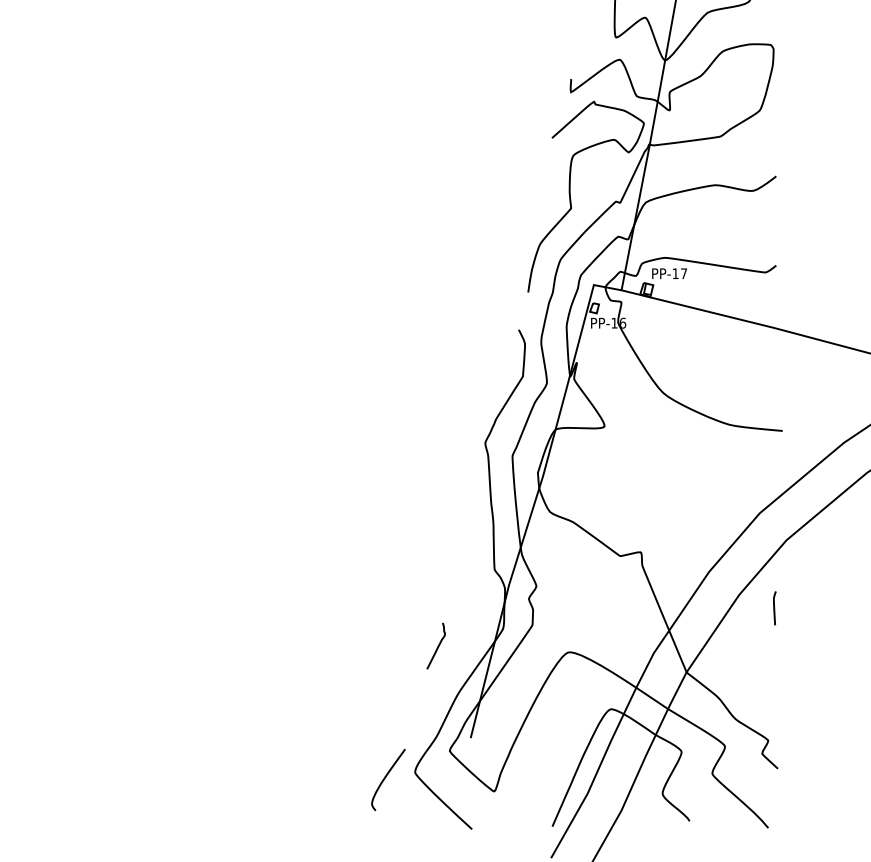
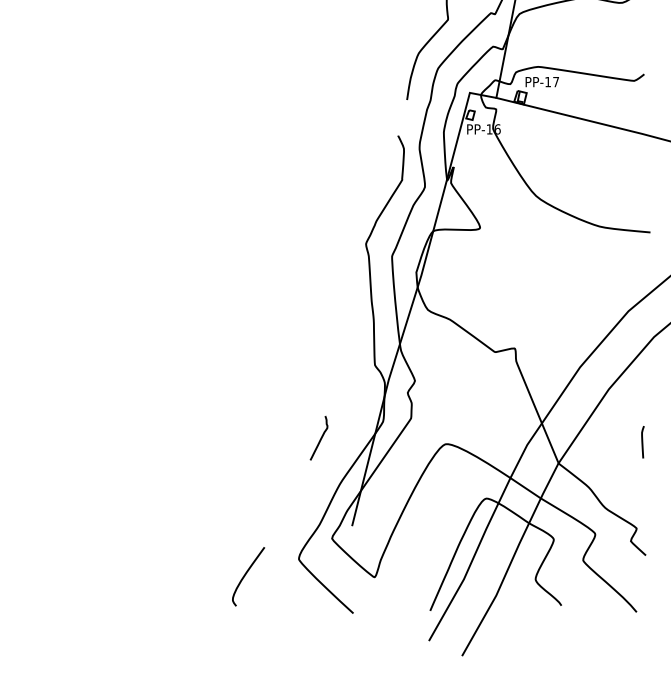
line: (774, 608) -> (642, 442), moved
curve: (386, 777) -> (246, 574), moved

